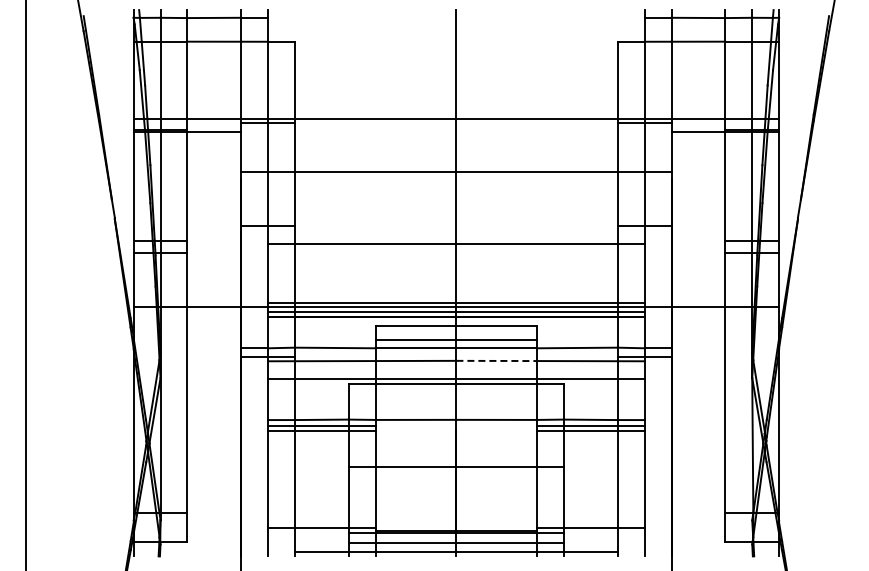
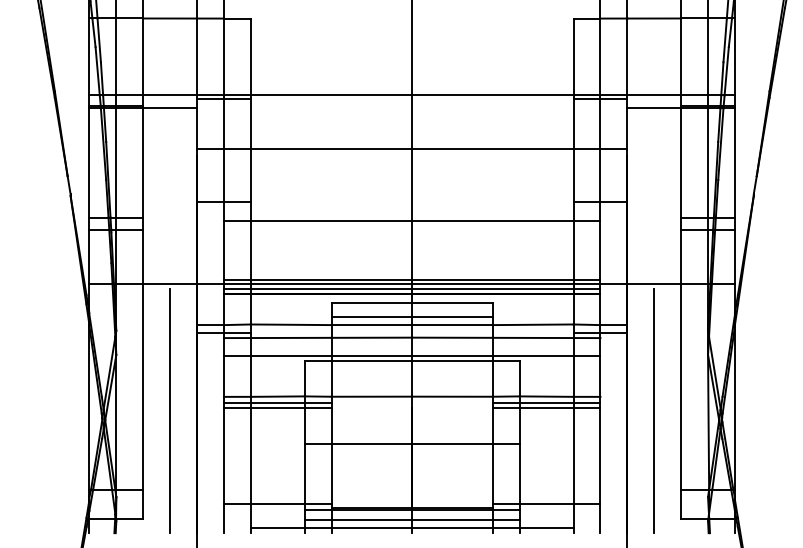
line: (497, 360) -> (453, 337), dashed -> solid
line: (214, 434) -> (170, 411), added
line: (698, 434) -> (654, 411), added

